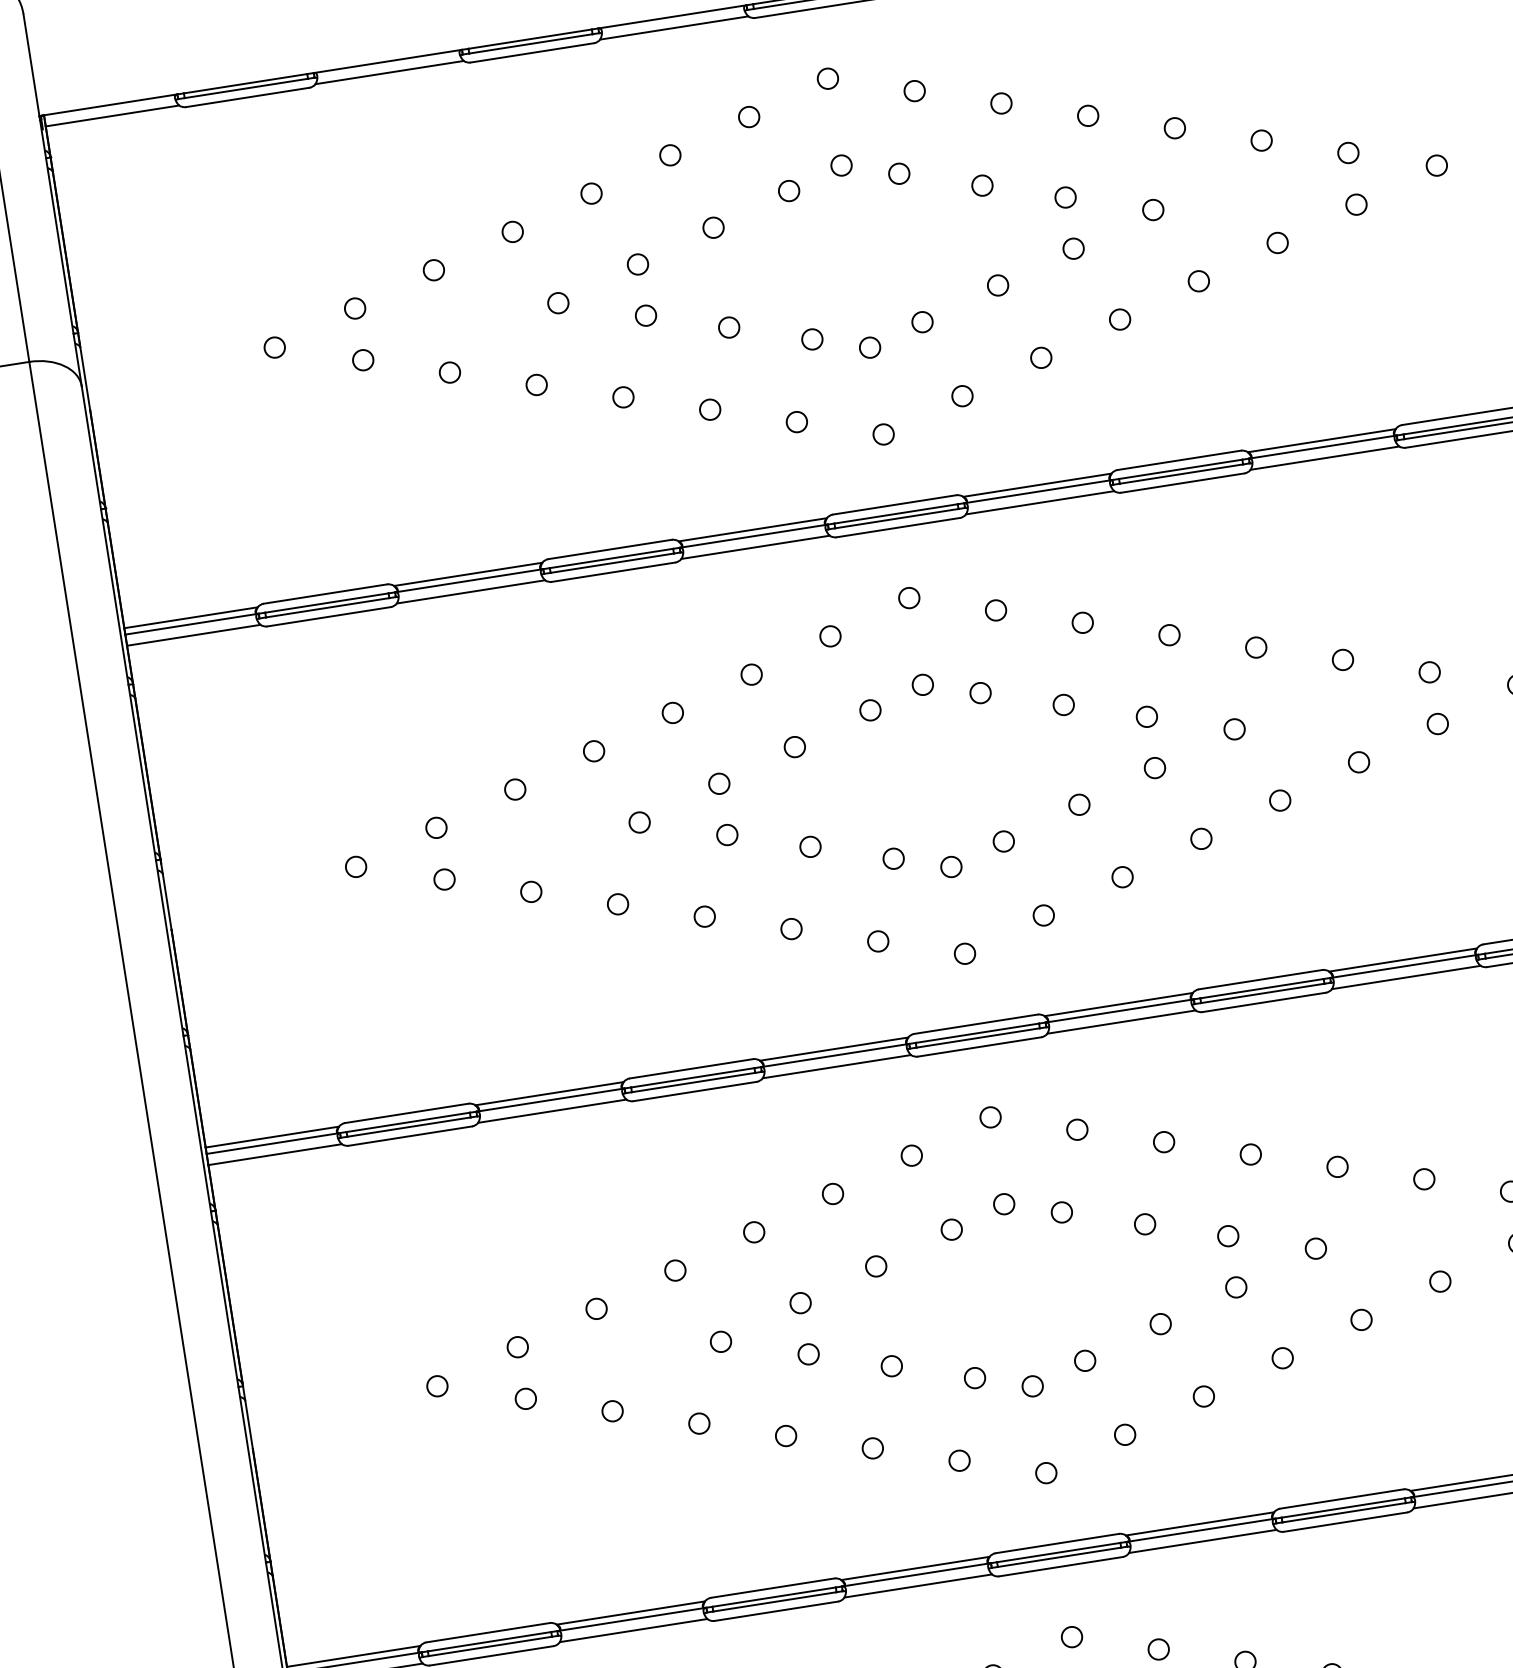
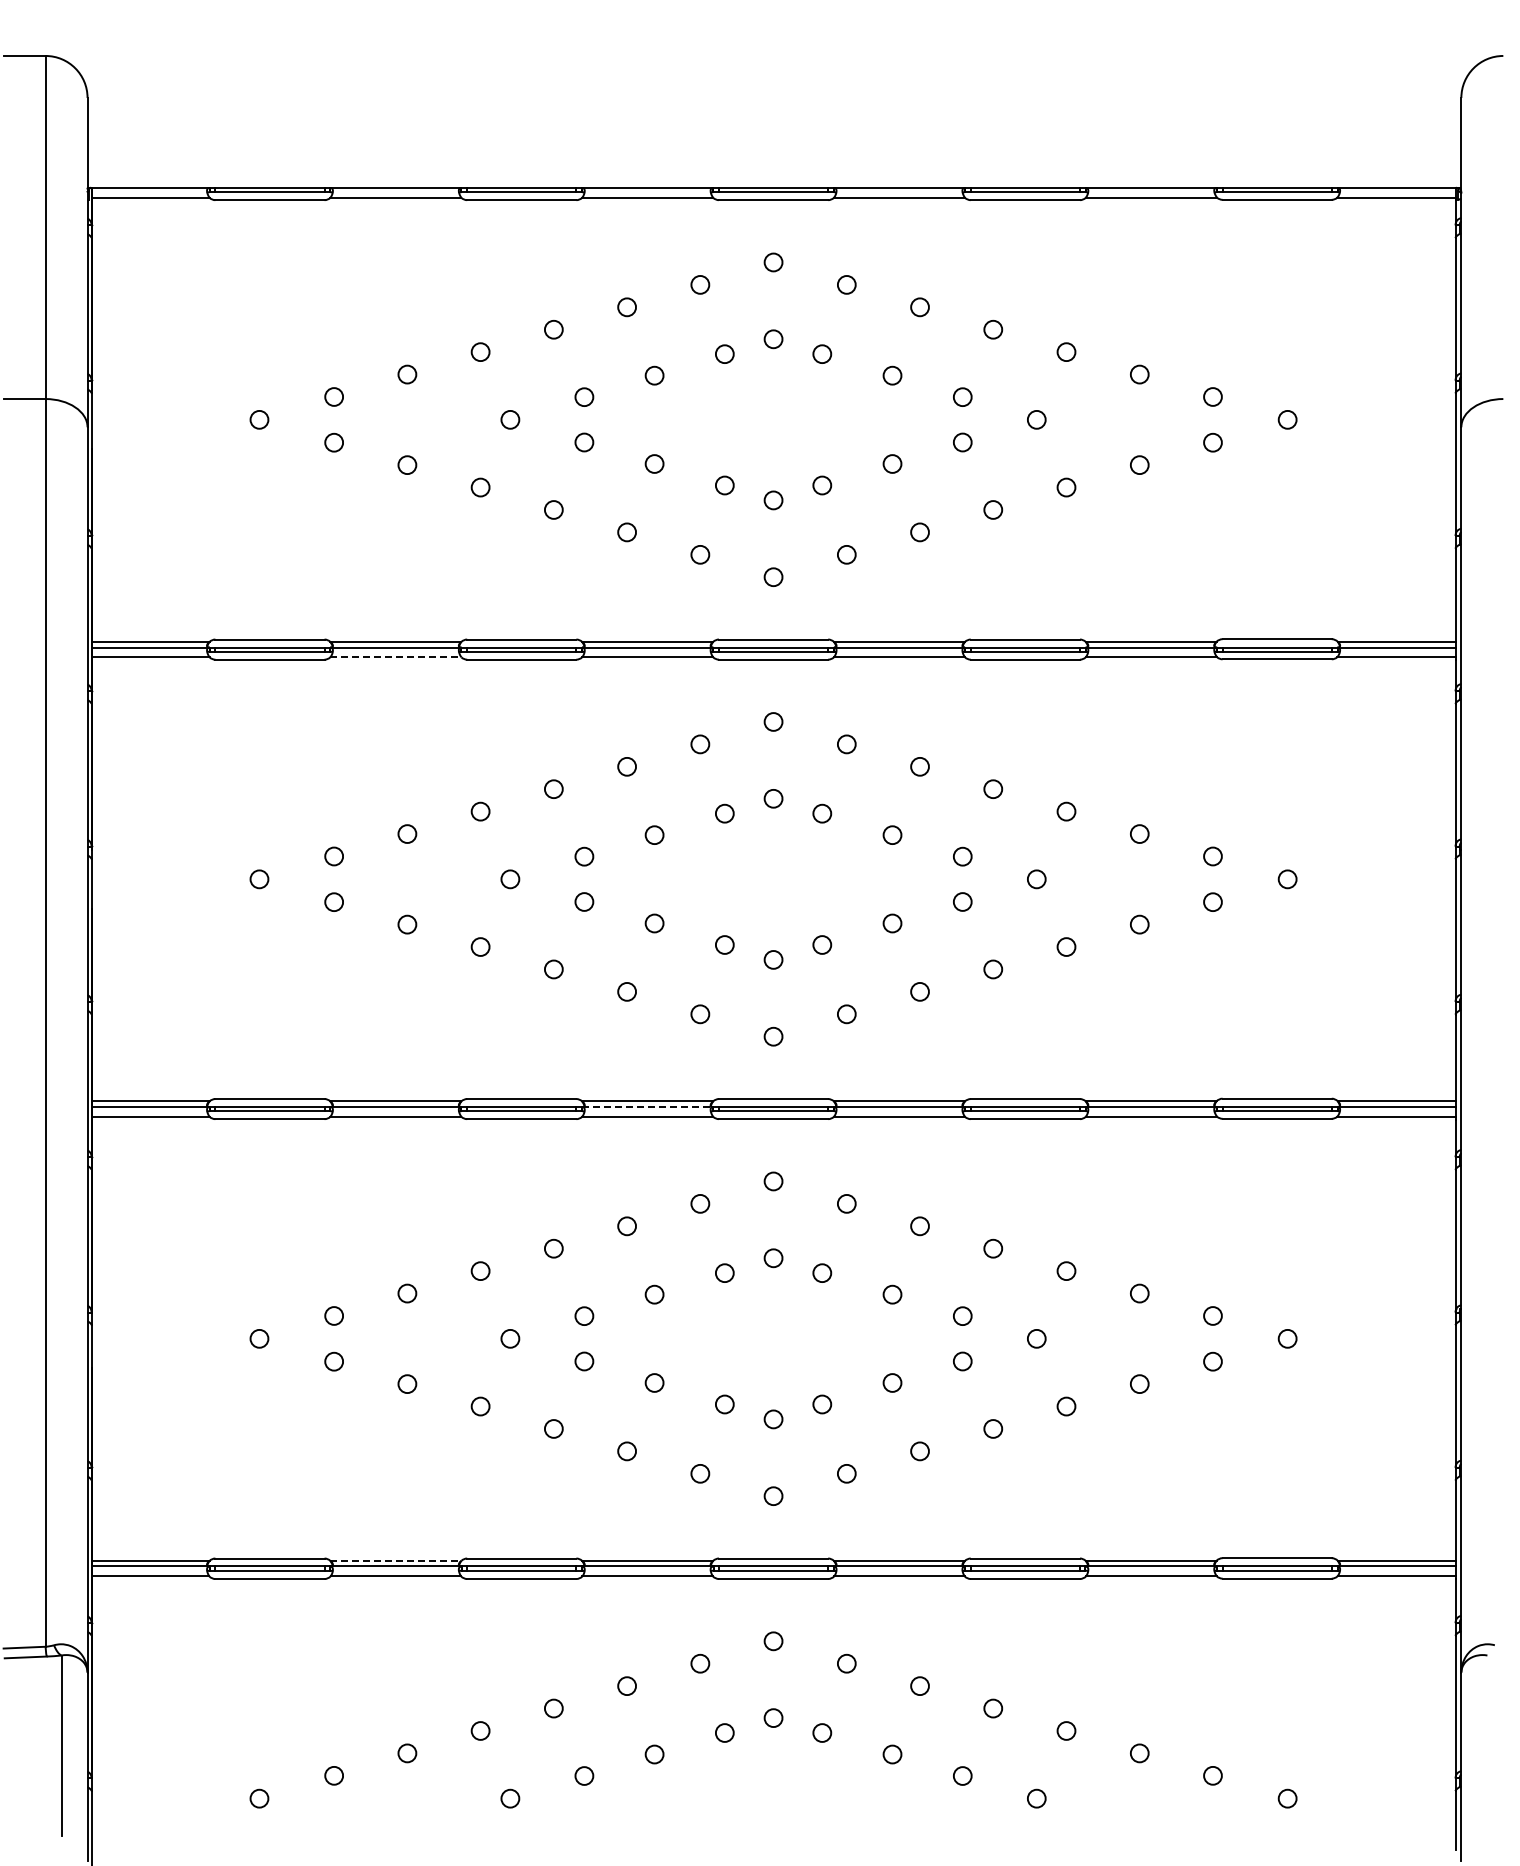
line: (470, 592) -> (395, 657), solid -> dashed
line: (835, 1056) -> (647, 1107), solid -> dashed
line: (630, 1612) -> (395, 1560), solid -> dashed

